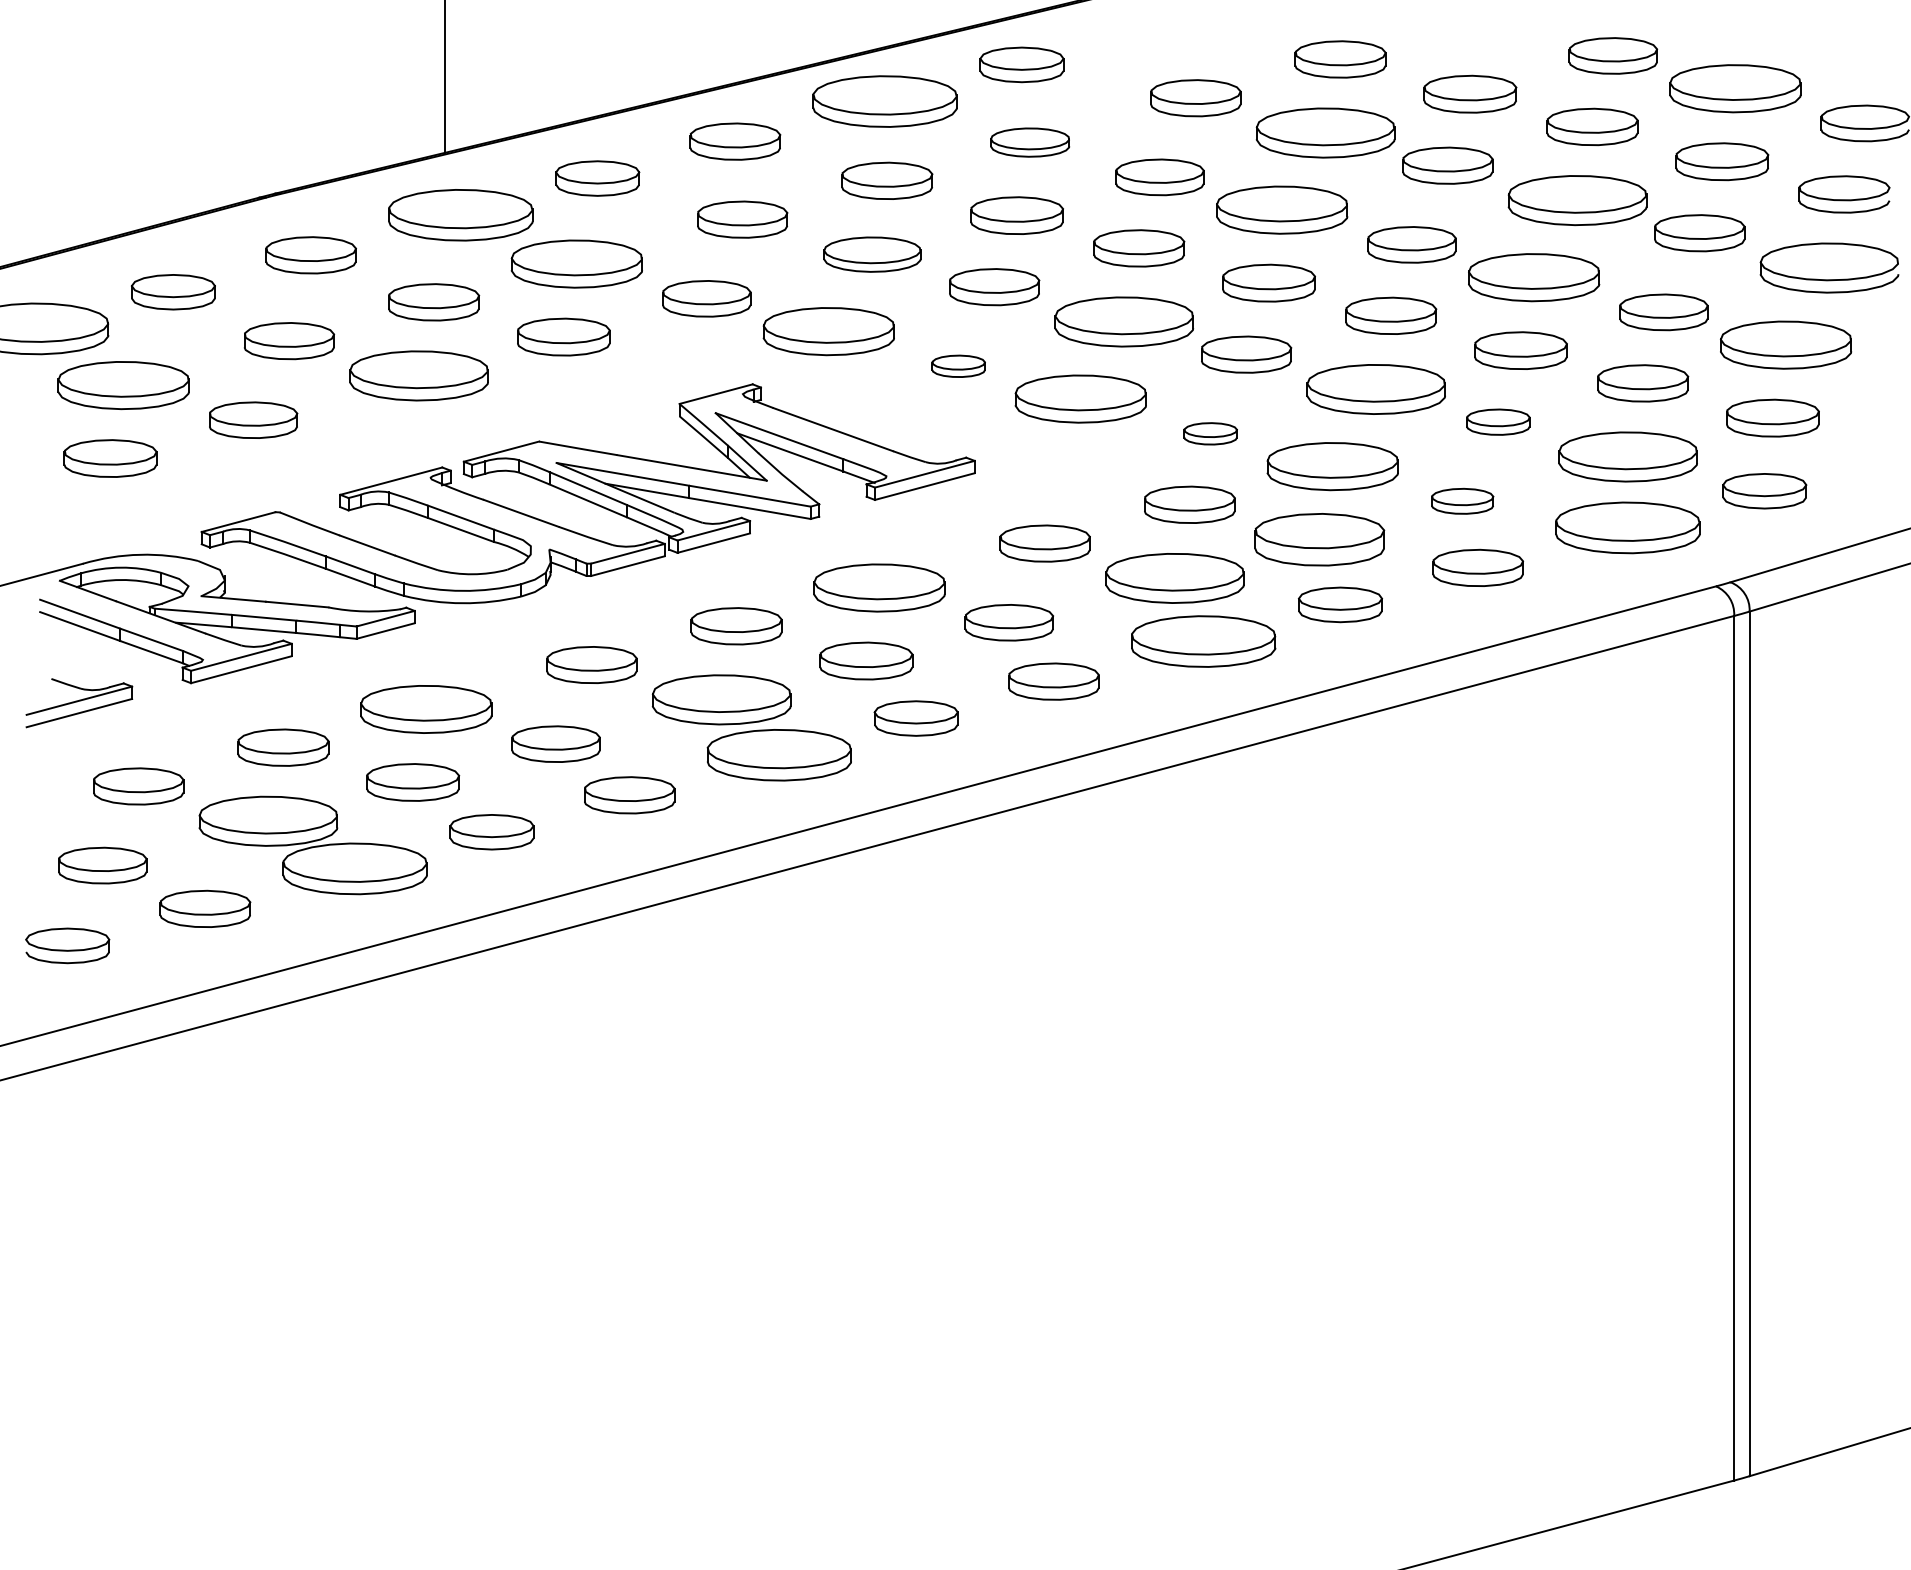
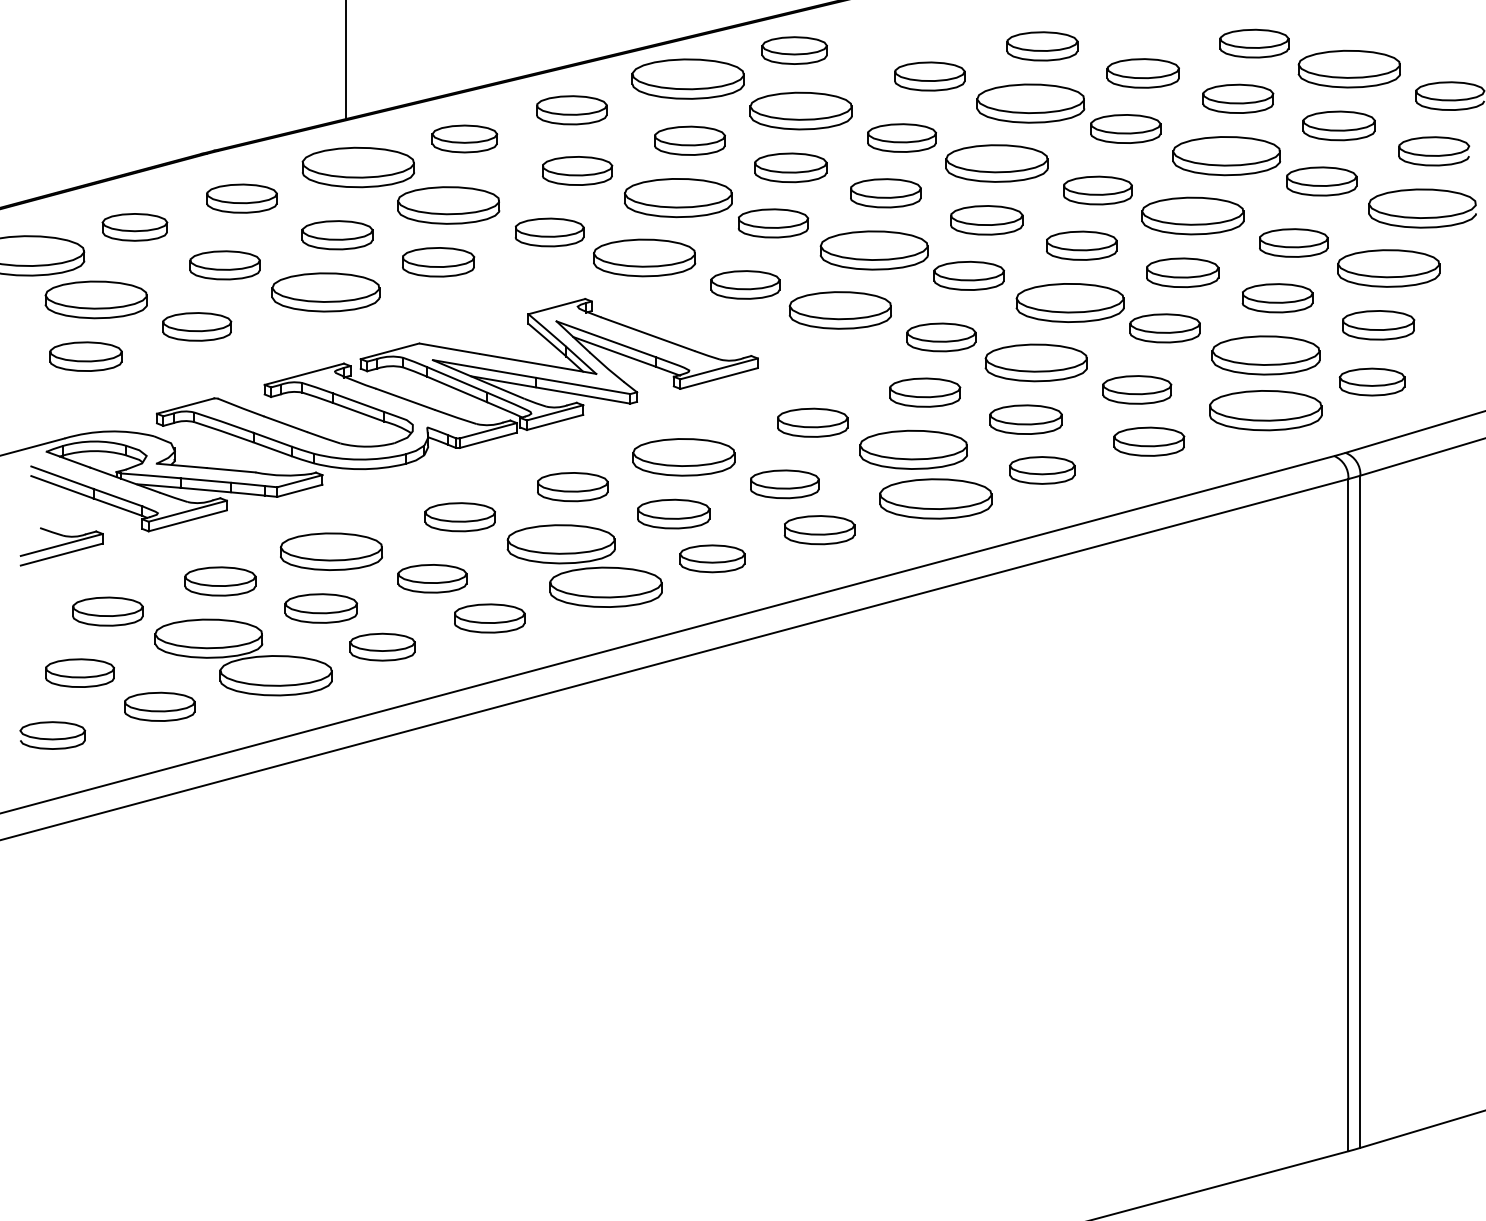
part: (1029, 141) -> (800, 110), size x1.67
part: (872, 255) -> (678, 198), size x1.43
part: (958, 365) -> (745, 284), size x1.67
part: (1497, 422) -> (1164, 328), size x1.43
part: (1210, 433) -> (941, 337), size x1.67
part: (1462, 500) -> (1137, 389), size x1.43
part: (1318, 539) -> (1025, 419), size x0.71

